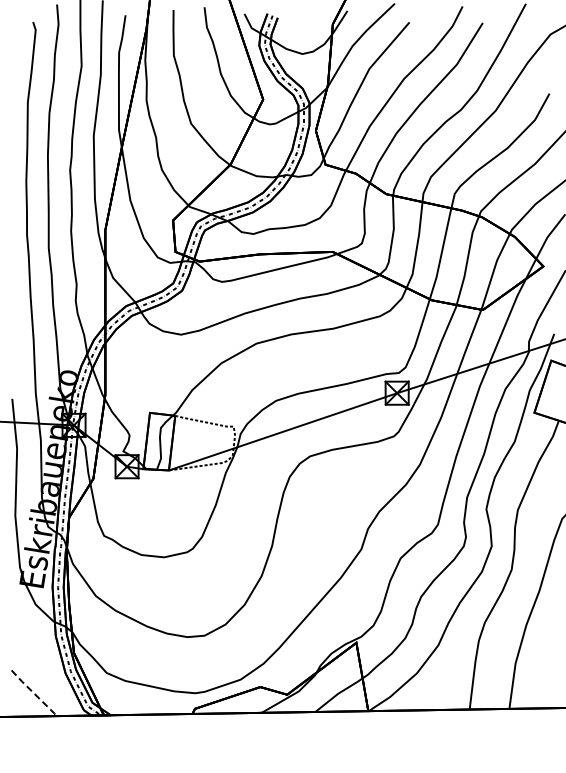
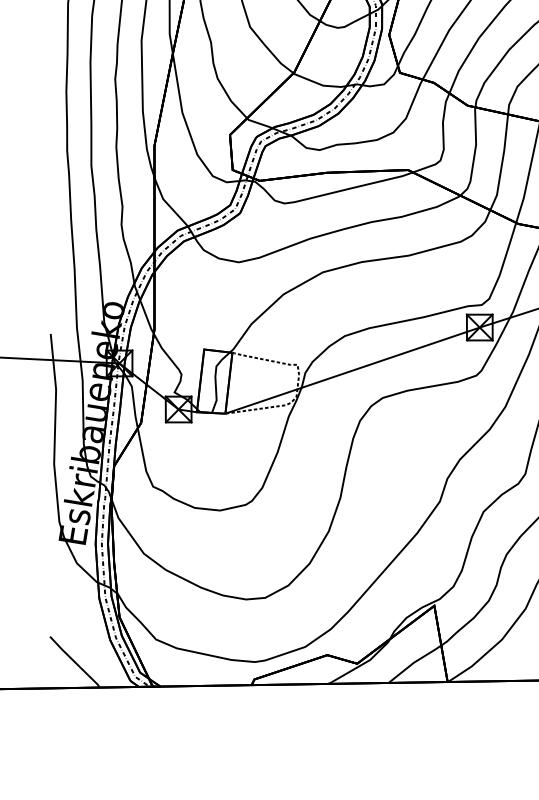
line: (34, 693) -> (75, 662), dashed -> solid

